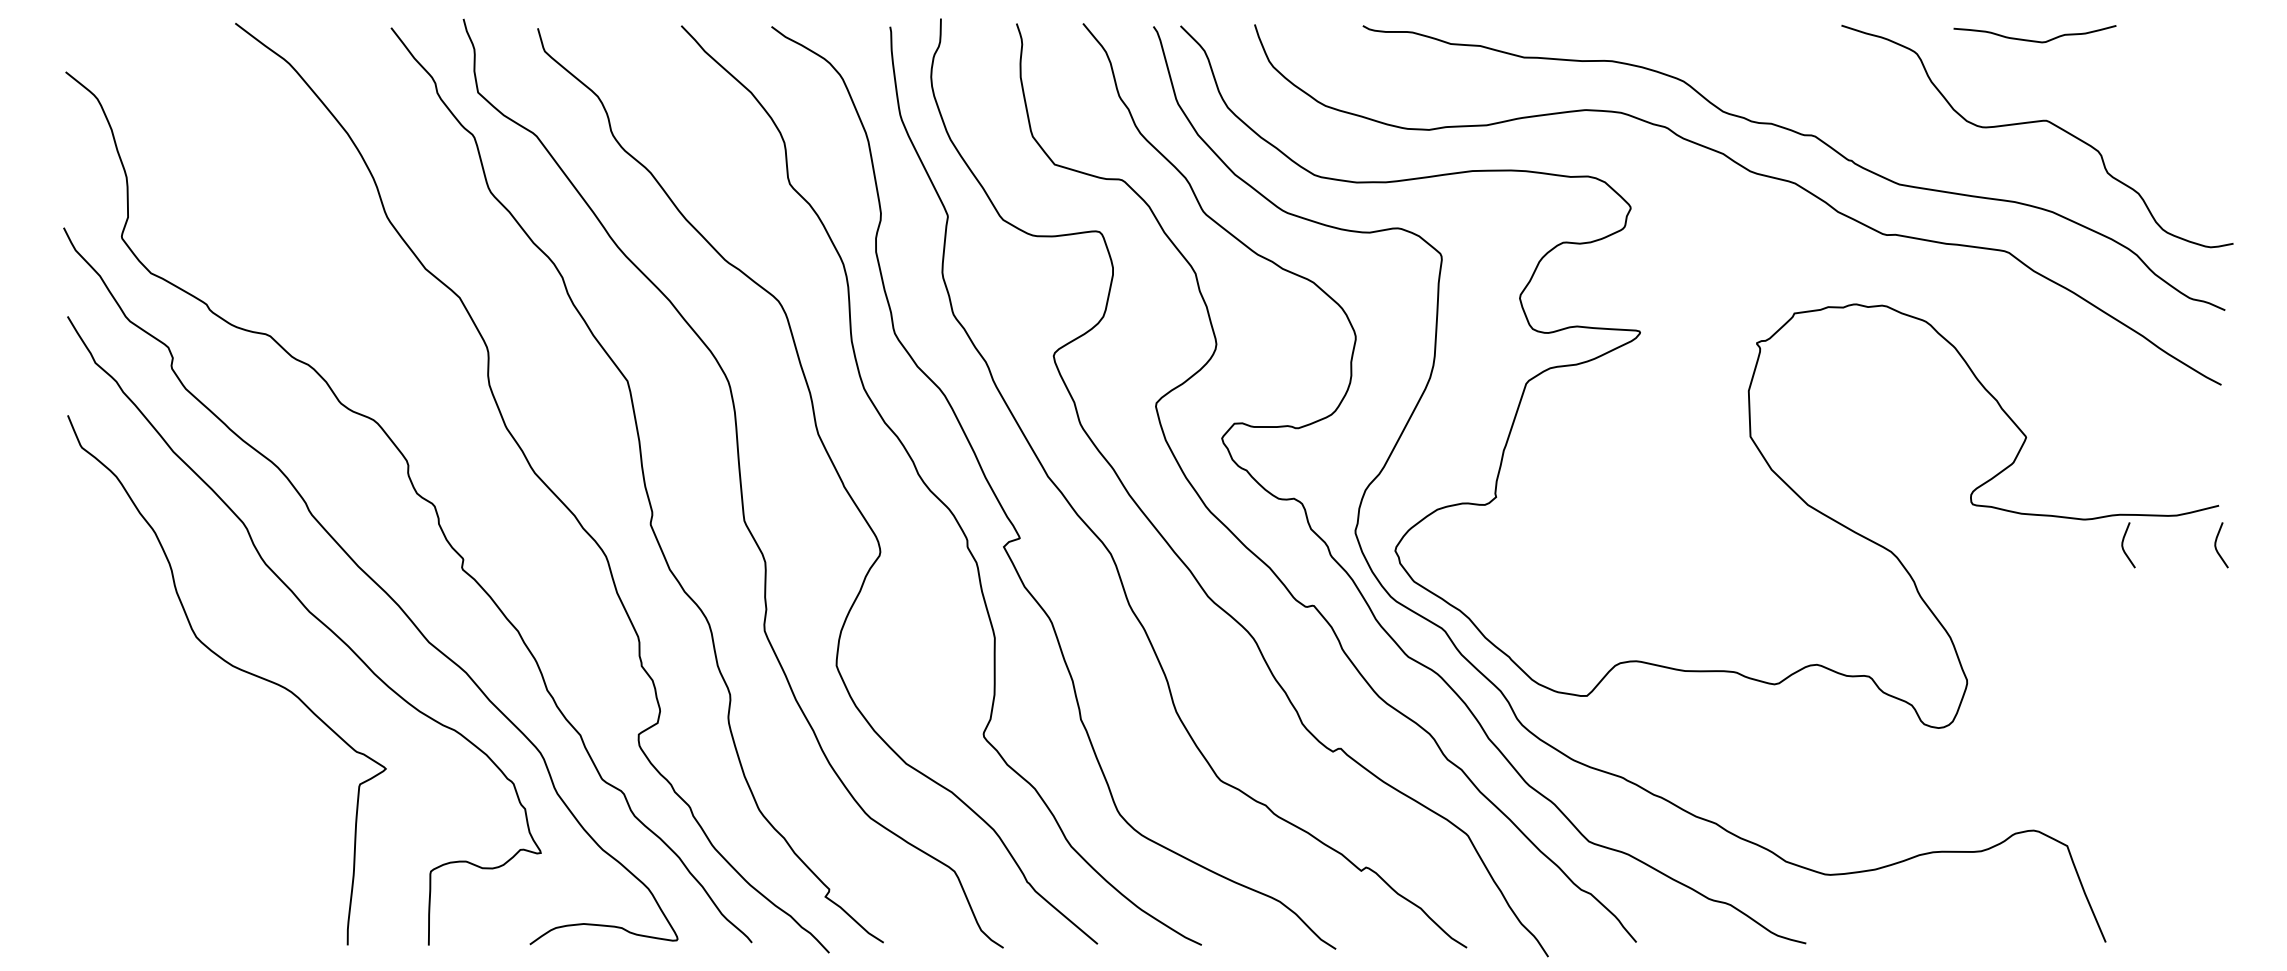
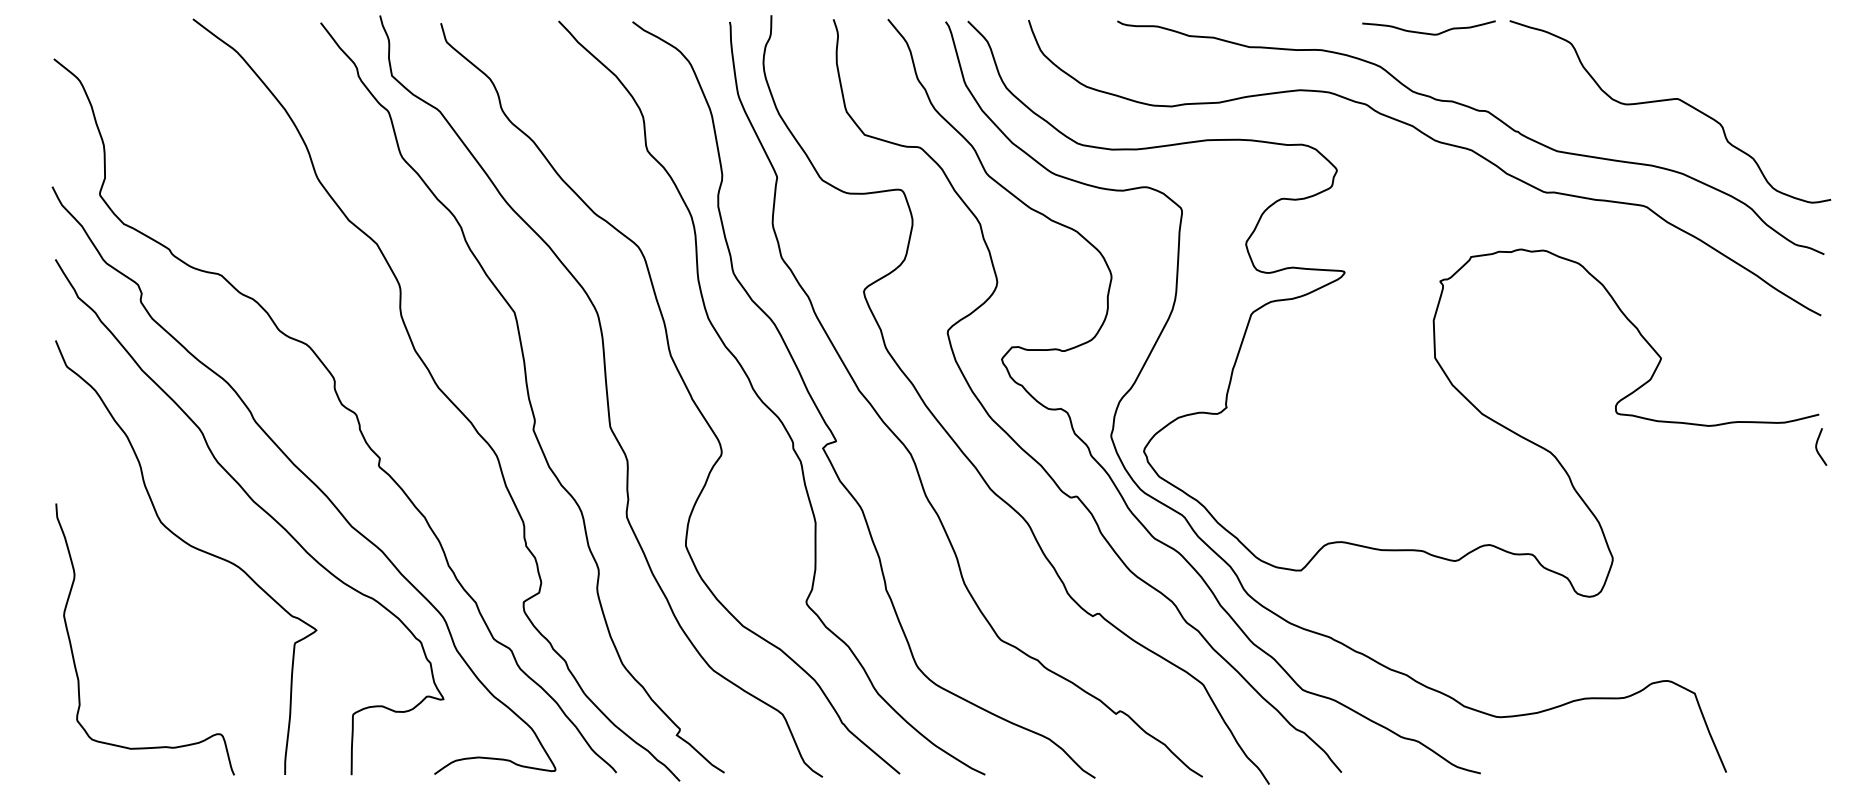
curve: (2034, 40) -> (1428, 33), moved
curve: (2123, 545) -> (1740, 447), removed
curve: (89, 797) -> (73, 653), added

